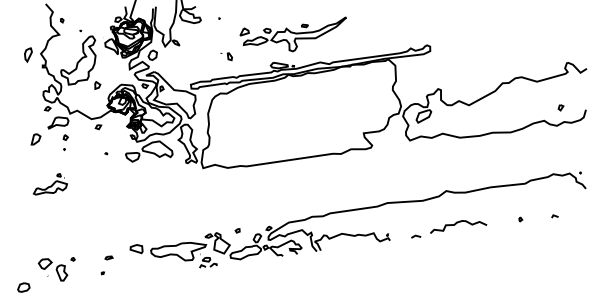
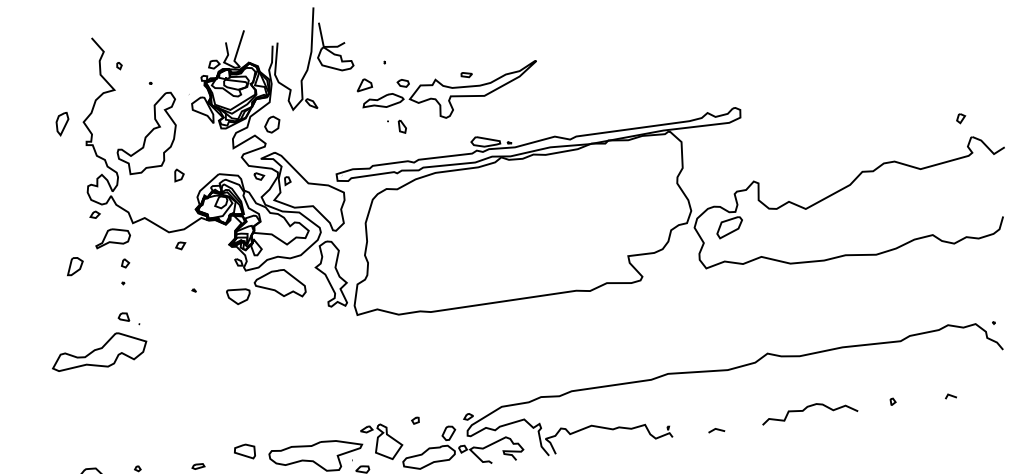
part: (292, 34) -> (445, 89), moved
part: (560, 107) -> (960, 118), moved
part: (50, 184) -> (99, 342), size x1.67
curve: (456, 224) -> (806, 410), moved

